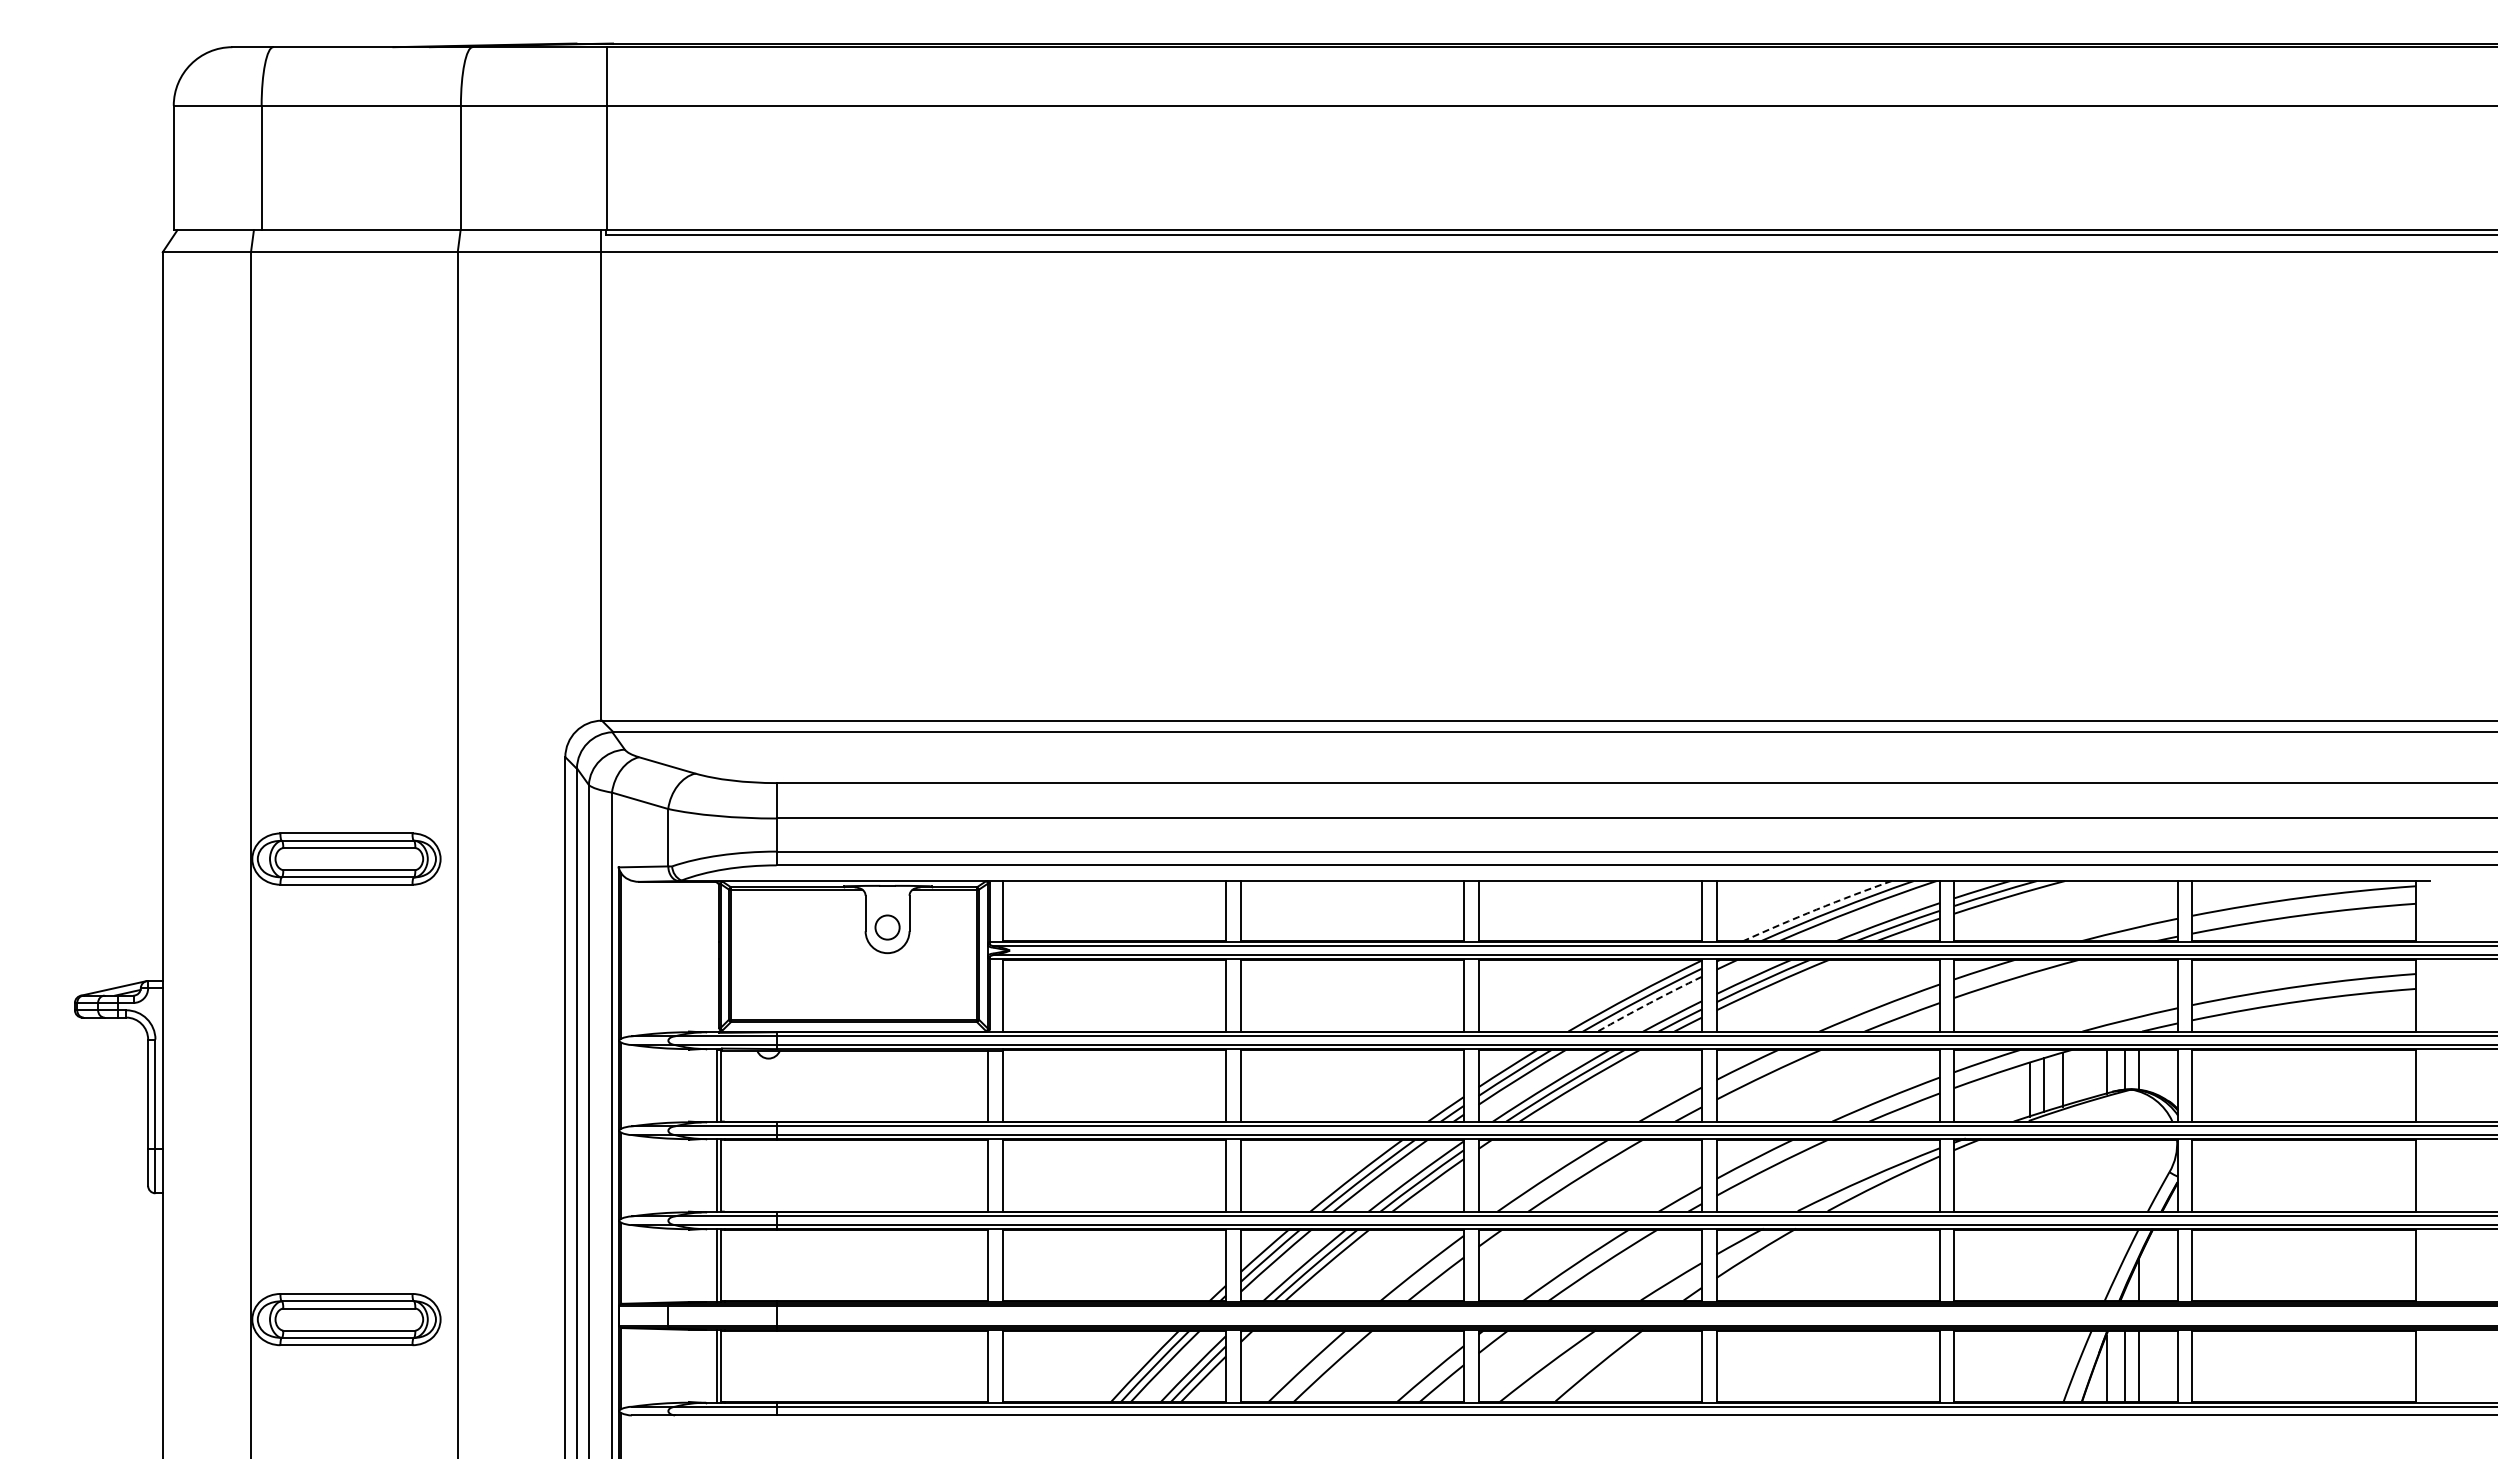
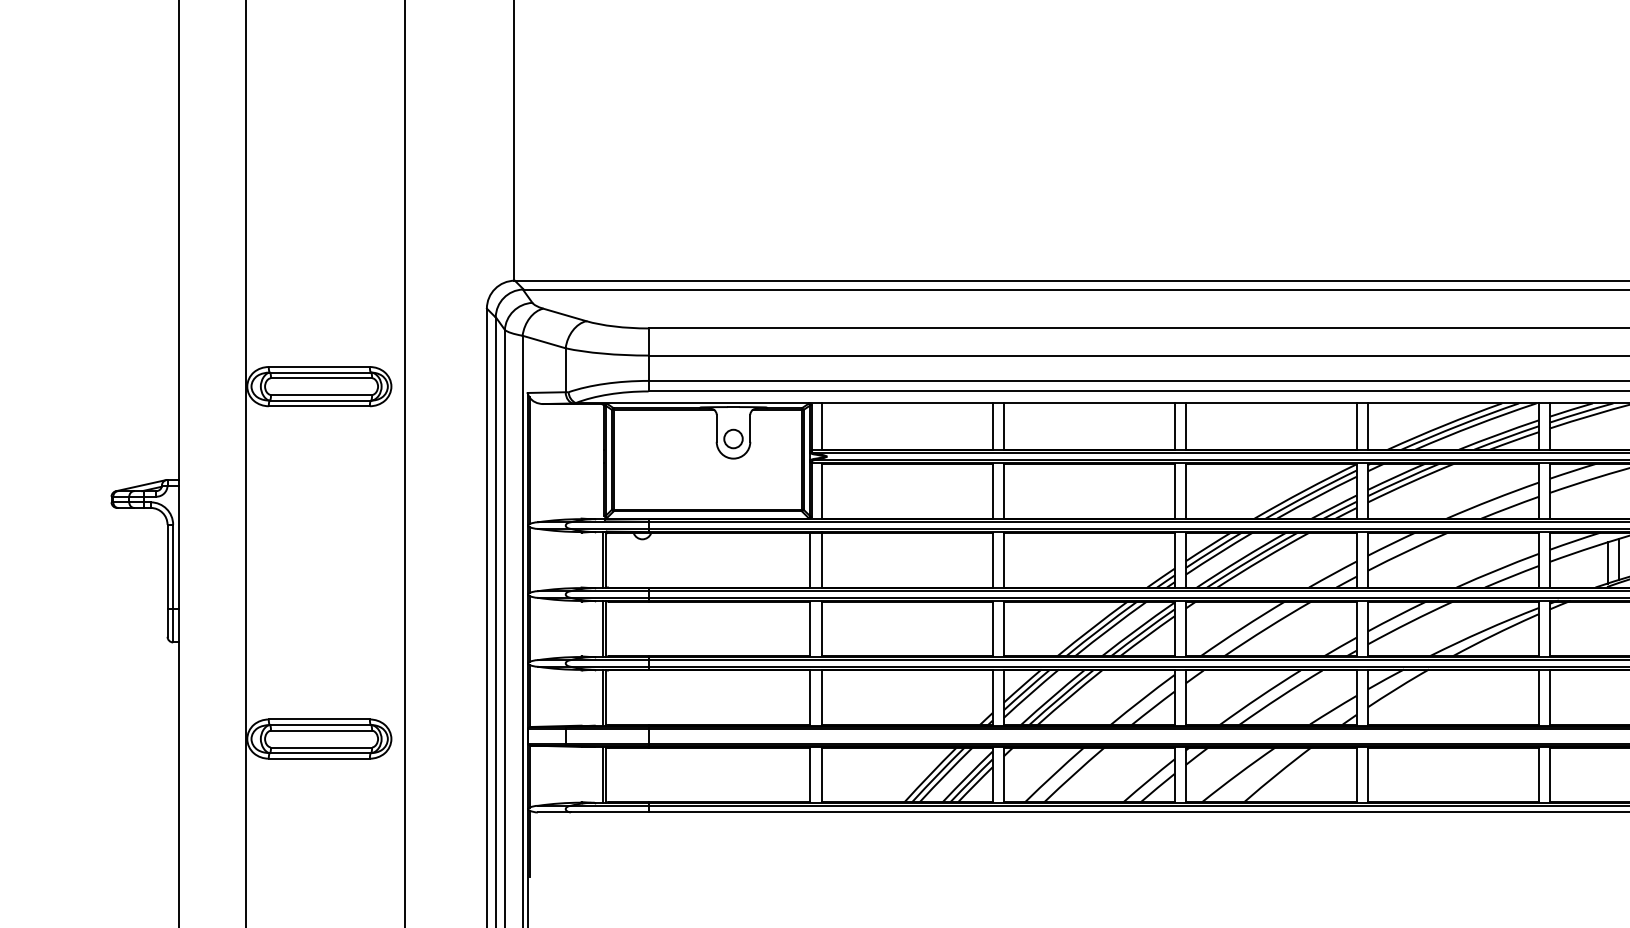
arc: (1816, 909) -> (1444, 425), dashed -> solid
arc: (1649, 1003) -> (1316, 497), dashed -> solid

